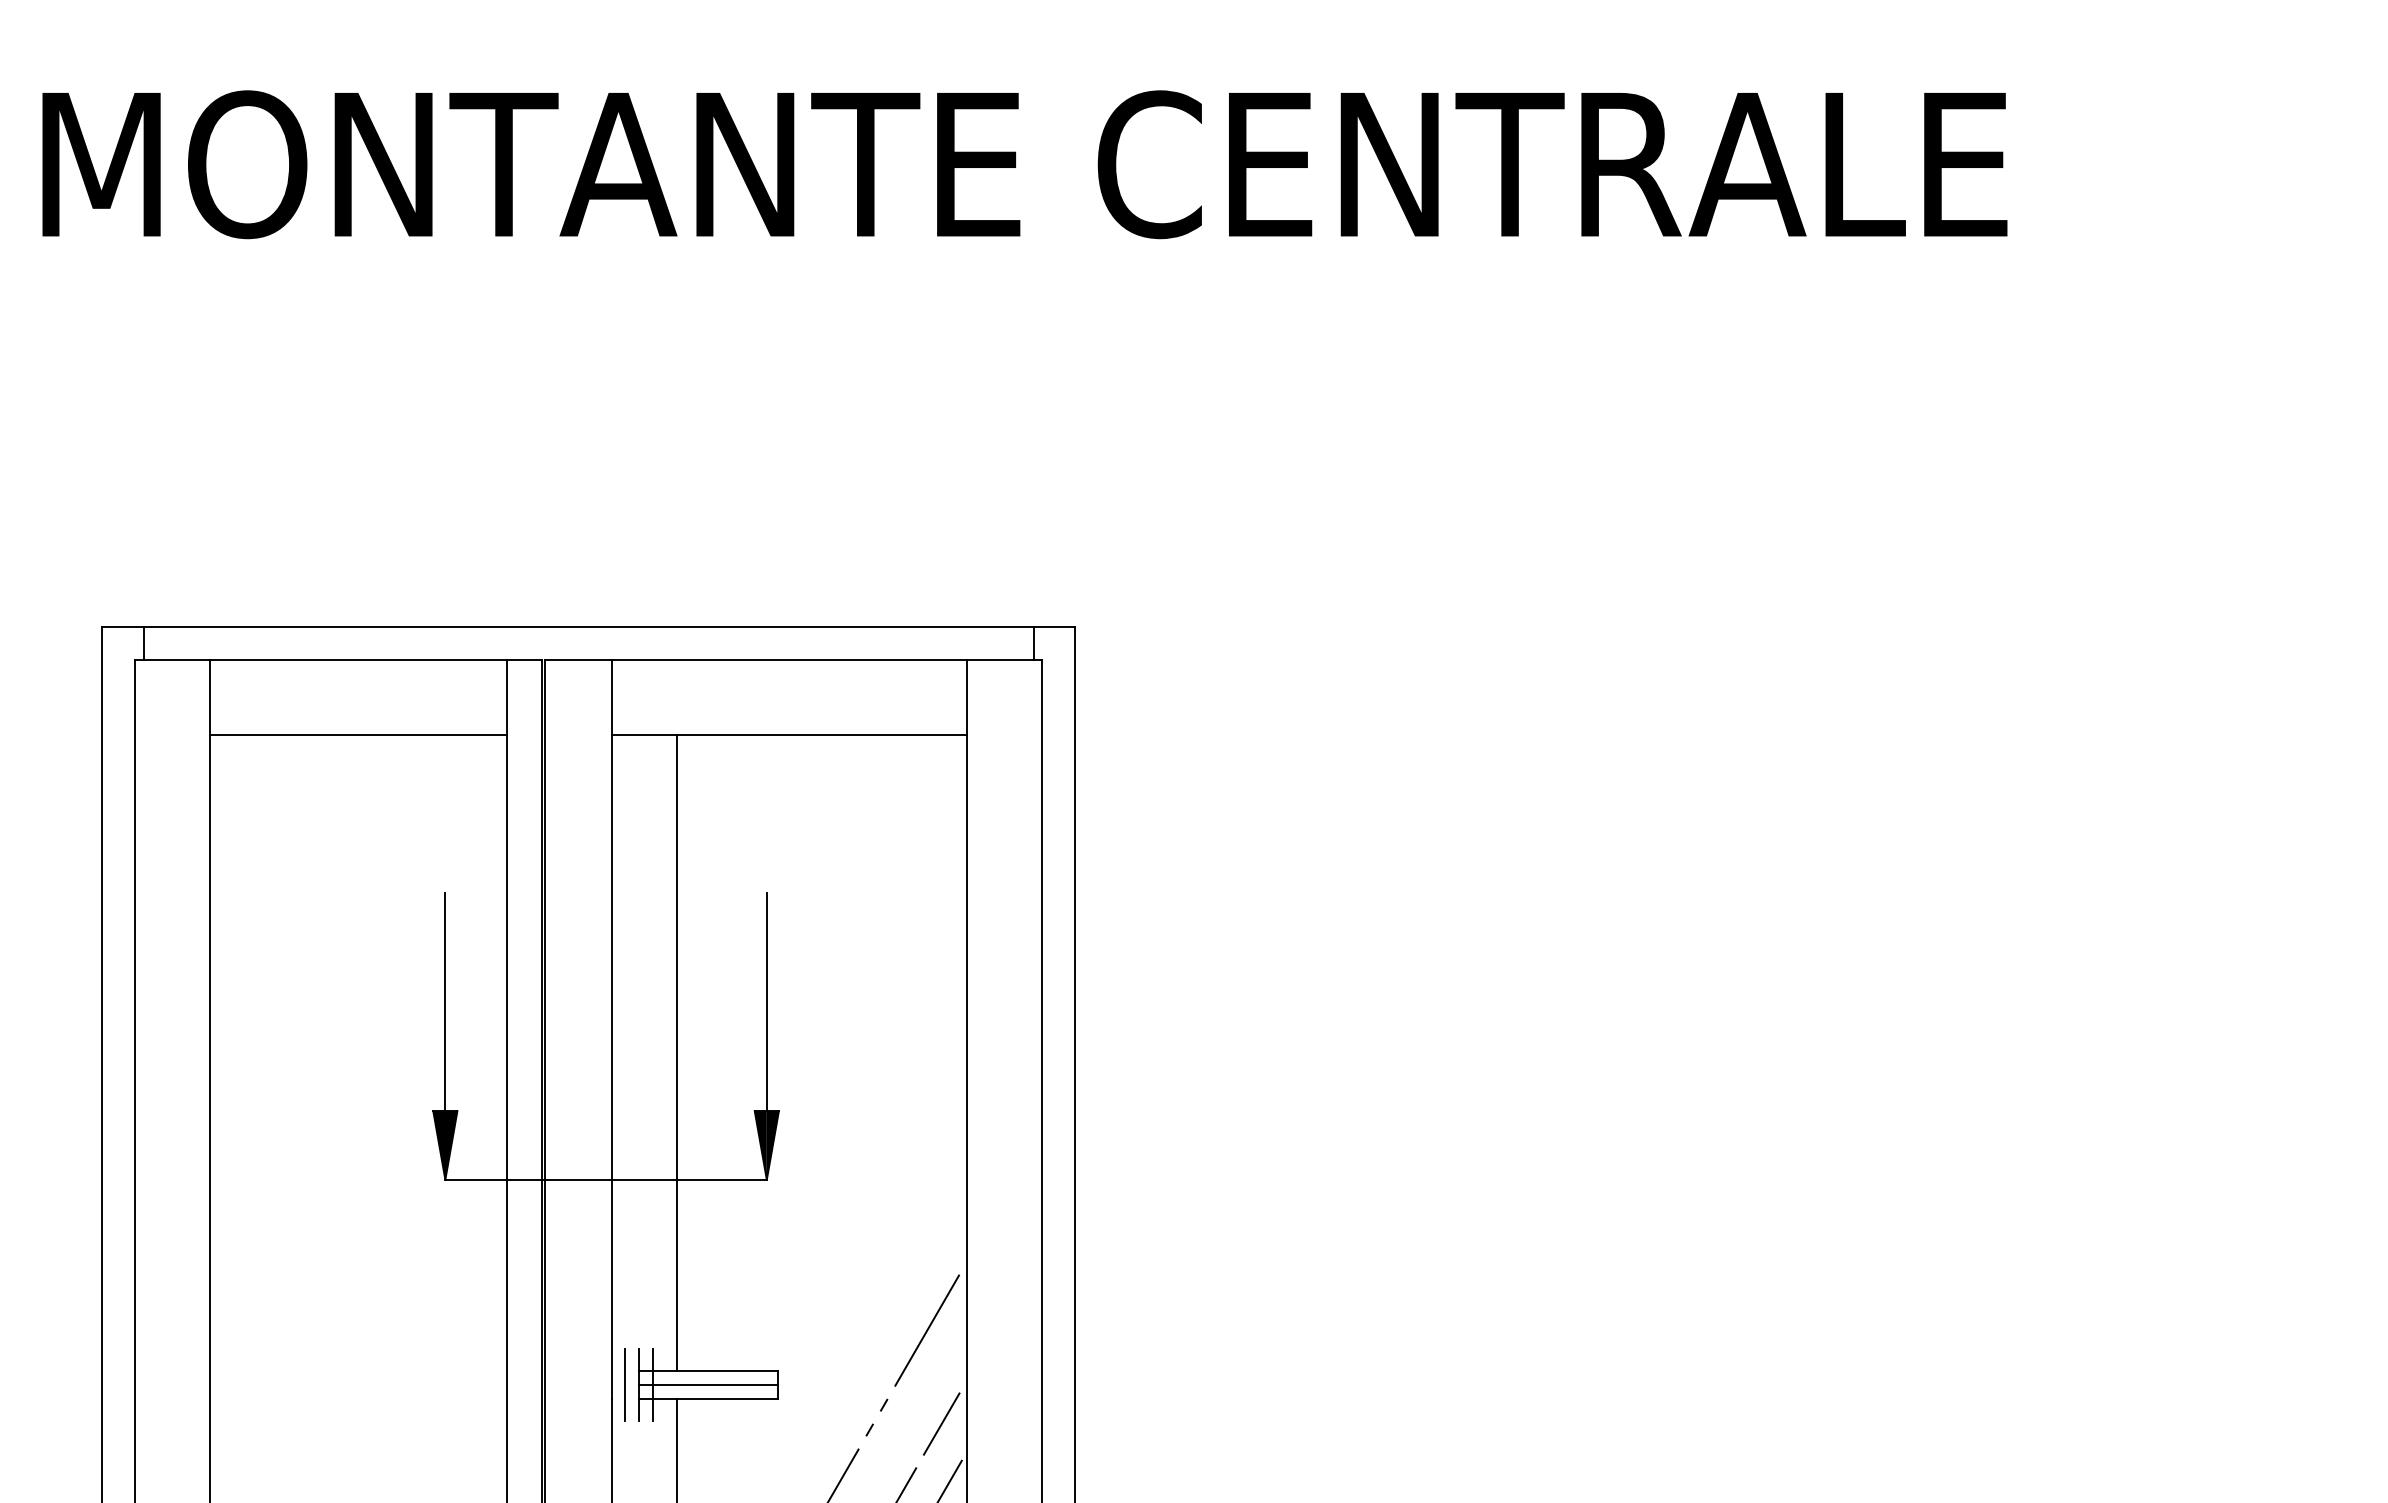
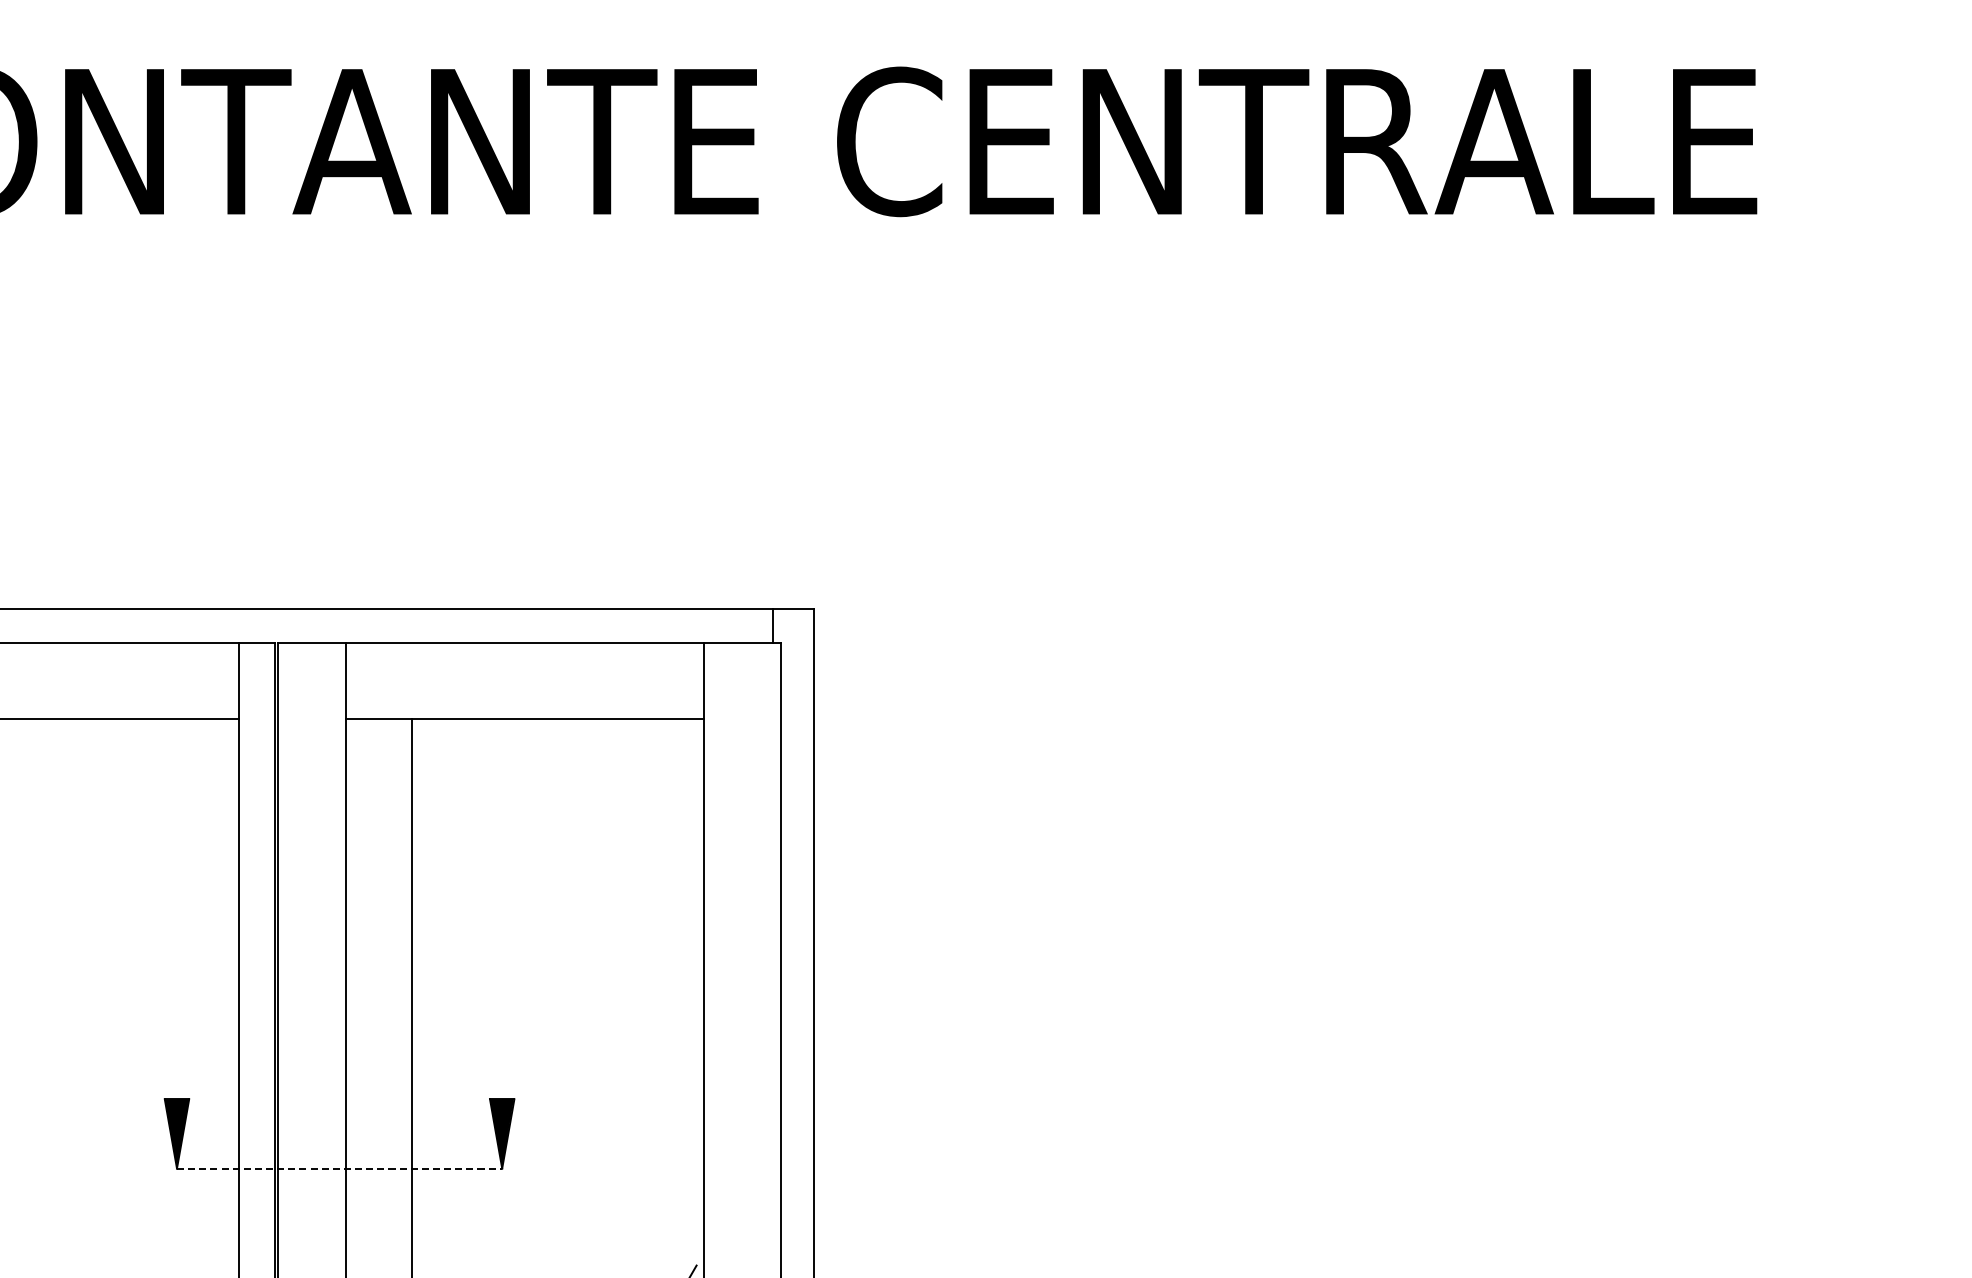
line: (445, 1002) -> (177, 989), removed
line: (766, 1002) -> (501, 989), removed
line: (606, 1179) -> (340, 1168), solid -> dashed

